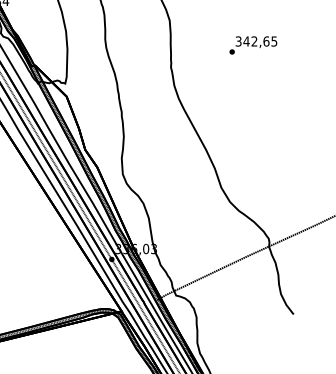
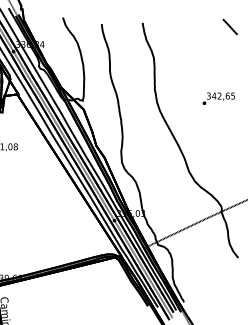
text: (252, 45) -> (218, 98), moved

